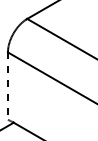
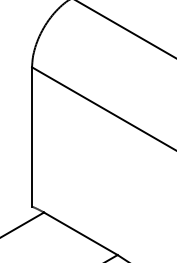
line: (7, 86) -> (31, 137), dashed -> solid

